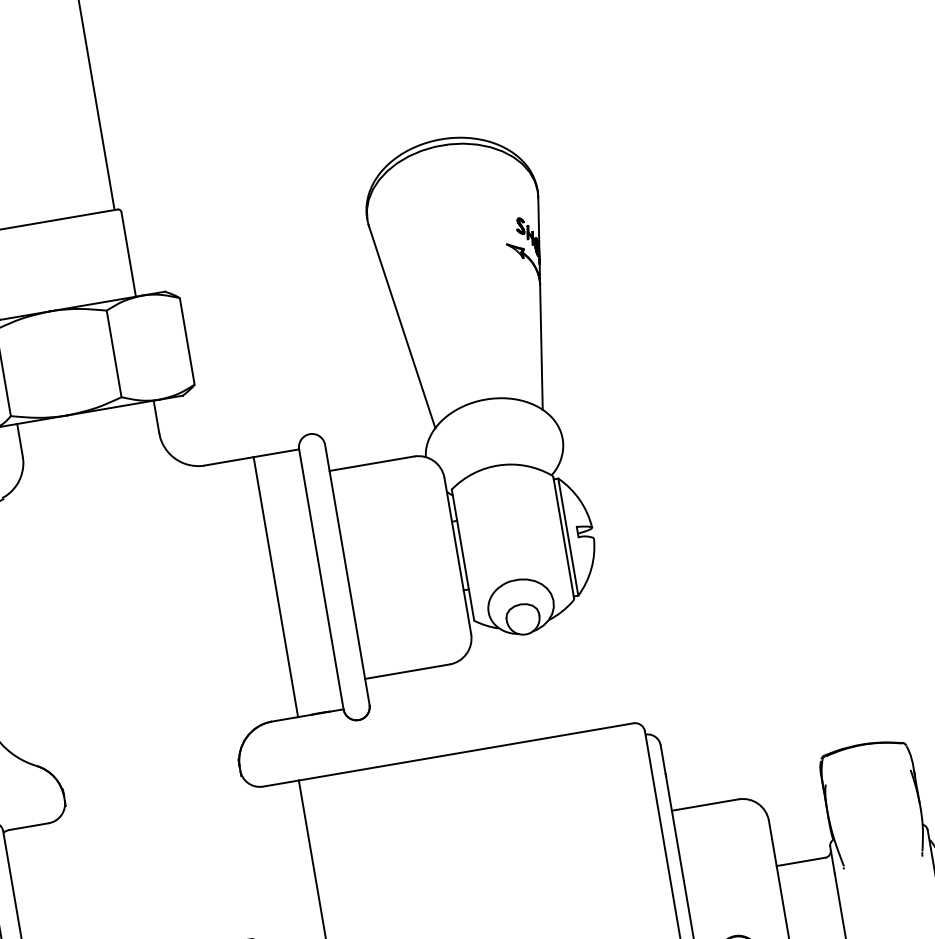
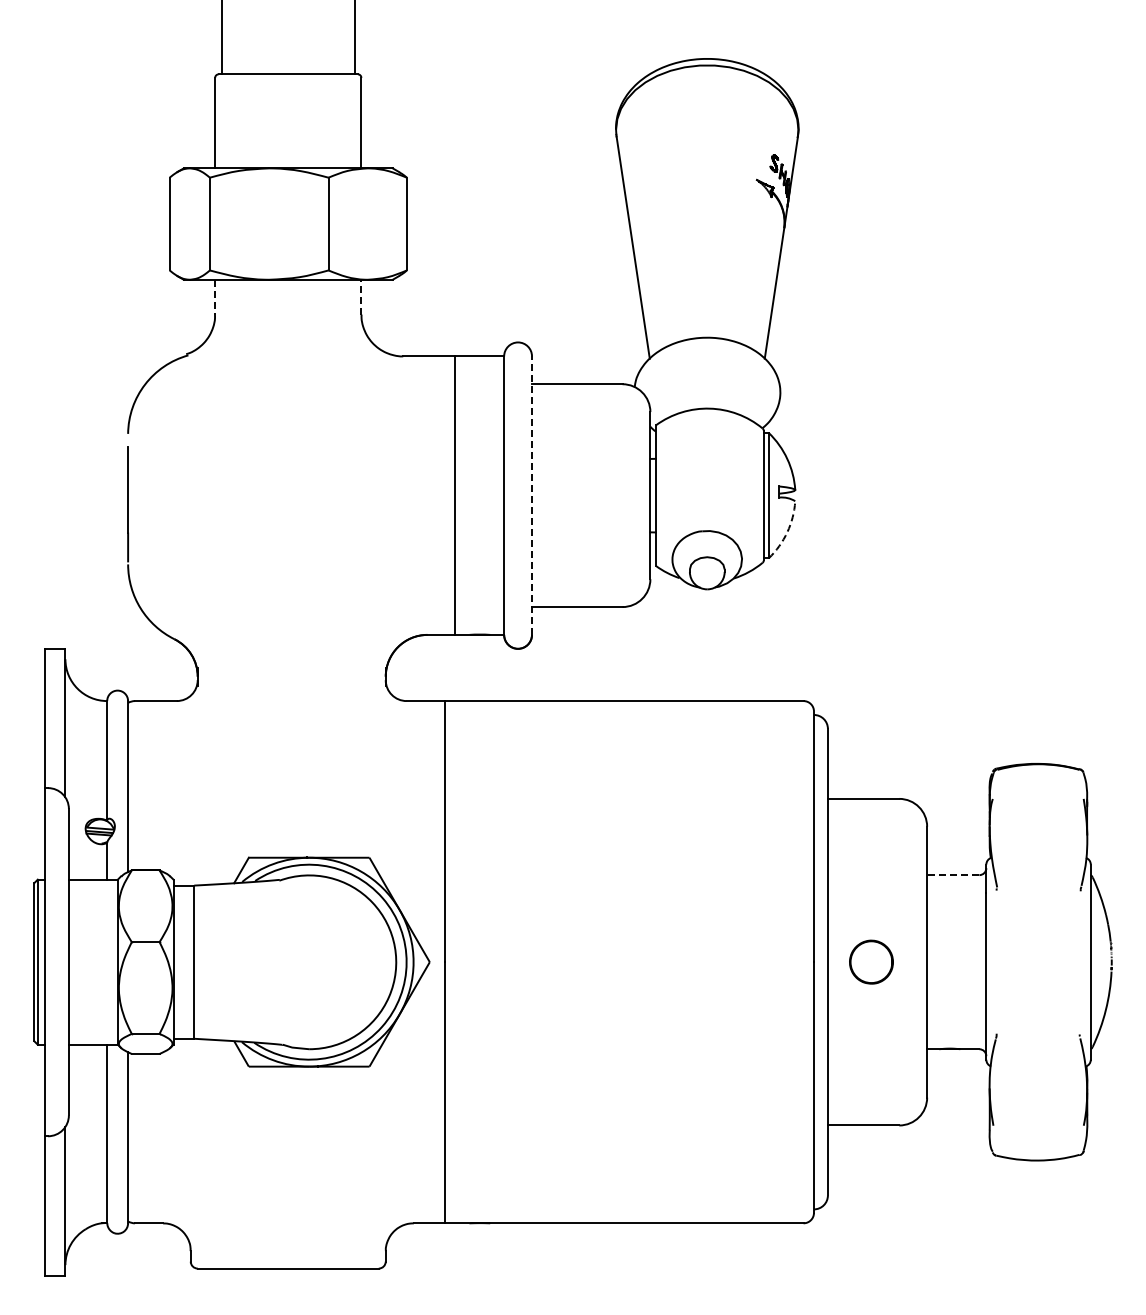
line: (156, 416) -> (361, 296), solid -> dashed
line: (20, 440) -> (215, 297), solid -> dashed
arc: (591, 568) -> (787, 532), solid -> dashed
line: (347, 574) -> (532, 495), solid -> dashed
line: (800, 862) -> (952, 875), solid -> dashed

